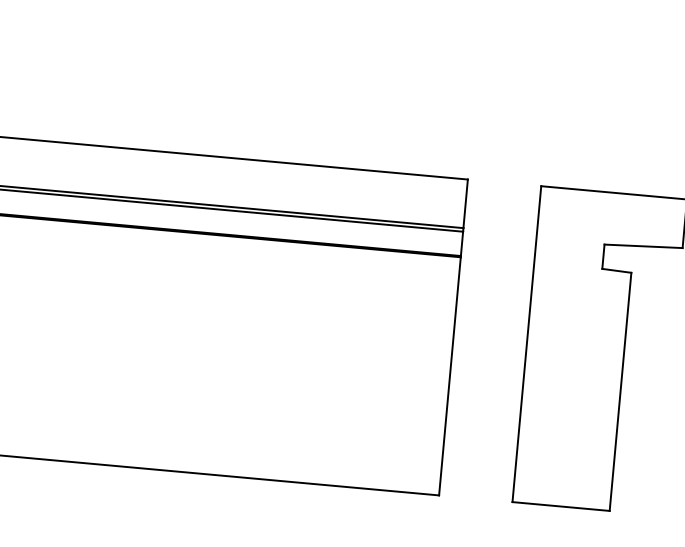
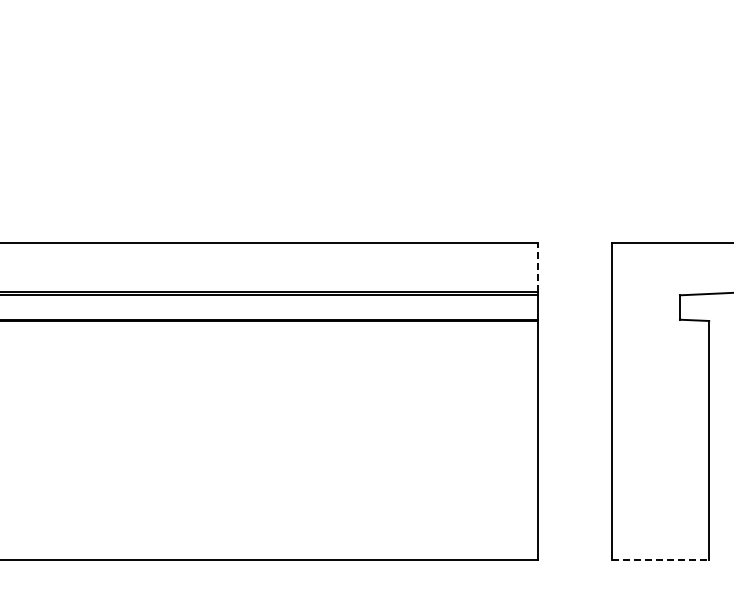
line: (465, 202) -> (537, 266), solid -> dashed
line: (561, 506) -> (660, 560), solid -> dashed

